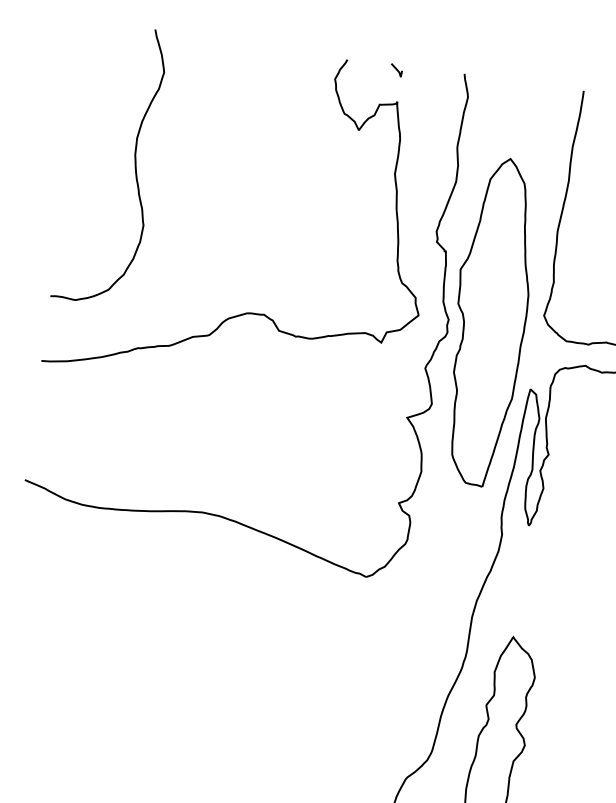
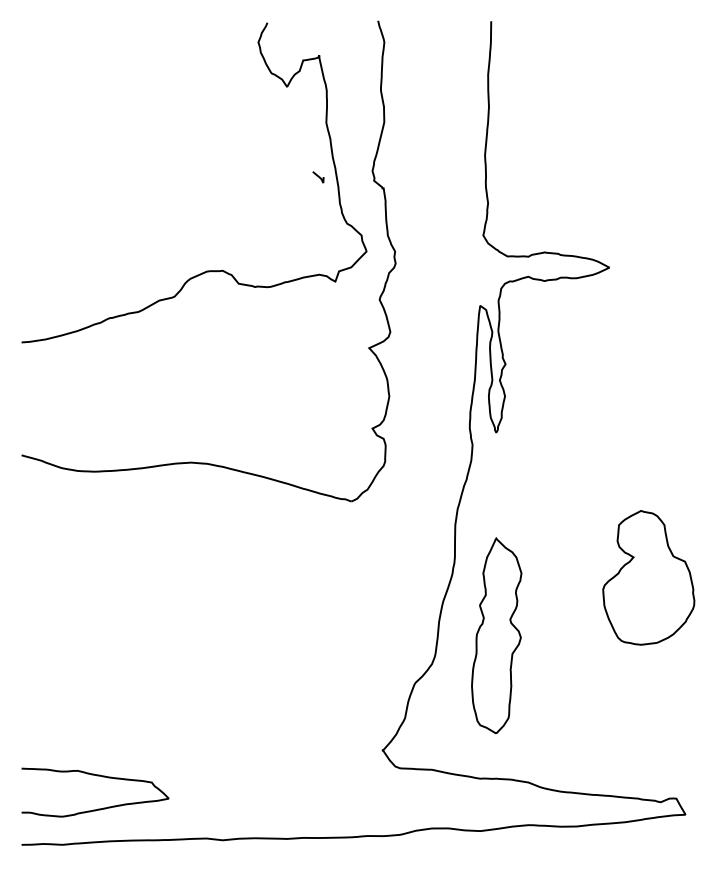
curve: (396, 70) -> (318, 177), moved
curve: (134, 163) -> (82, 146), removed
part: (488, 321) -> (432, 248), removed

